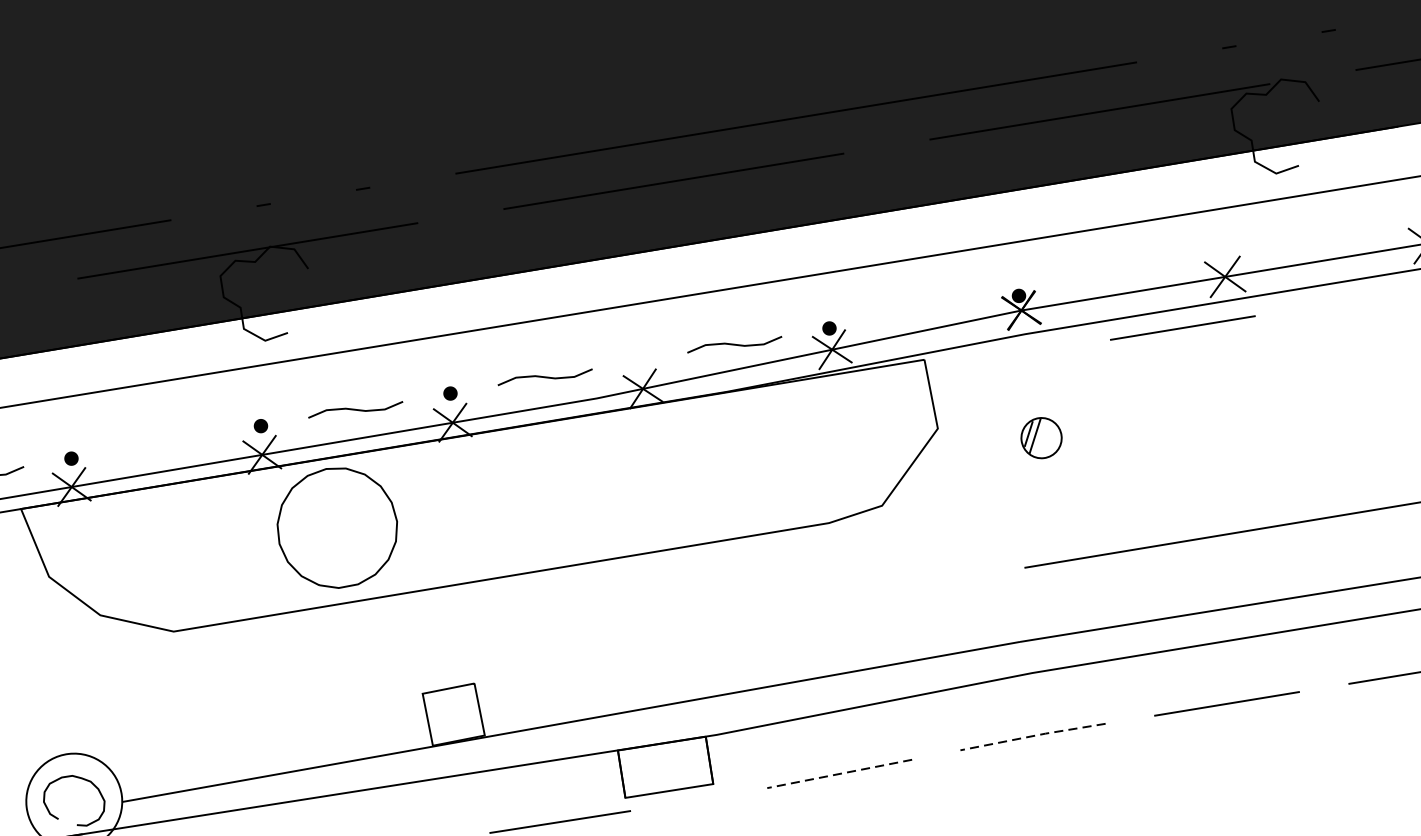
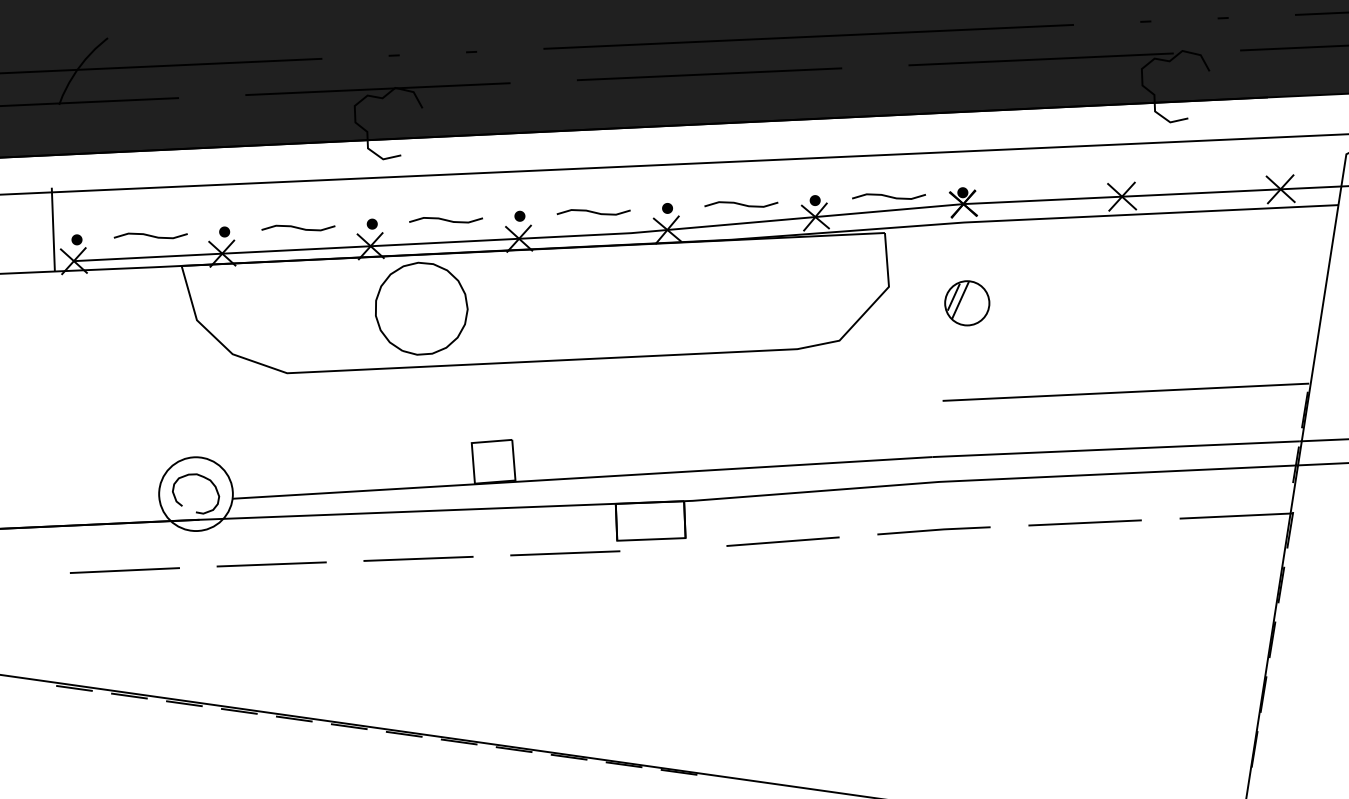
curve: (923, 312) -> (888, 196), added
line: (1181, 327) -> (1084, 231), removed
fill: (639, 359) -> (667, 207), added
part: (1041, 438) -> (967, 303), size x1.43
curve: (166, 441) -> (298, 227), added
line: (1033, 736) -> (934, 530), dashed -> solid
line: (840, 773) -> (783, 541), dashed -> solid

